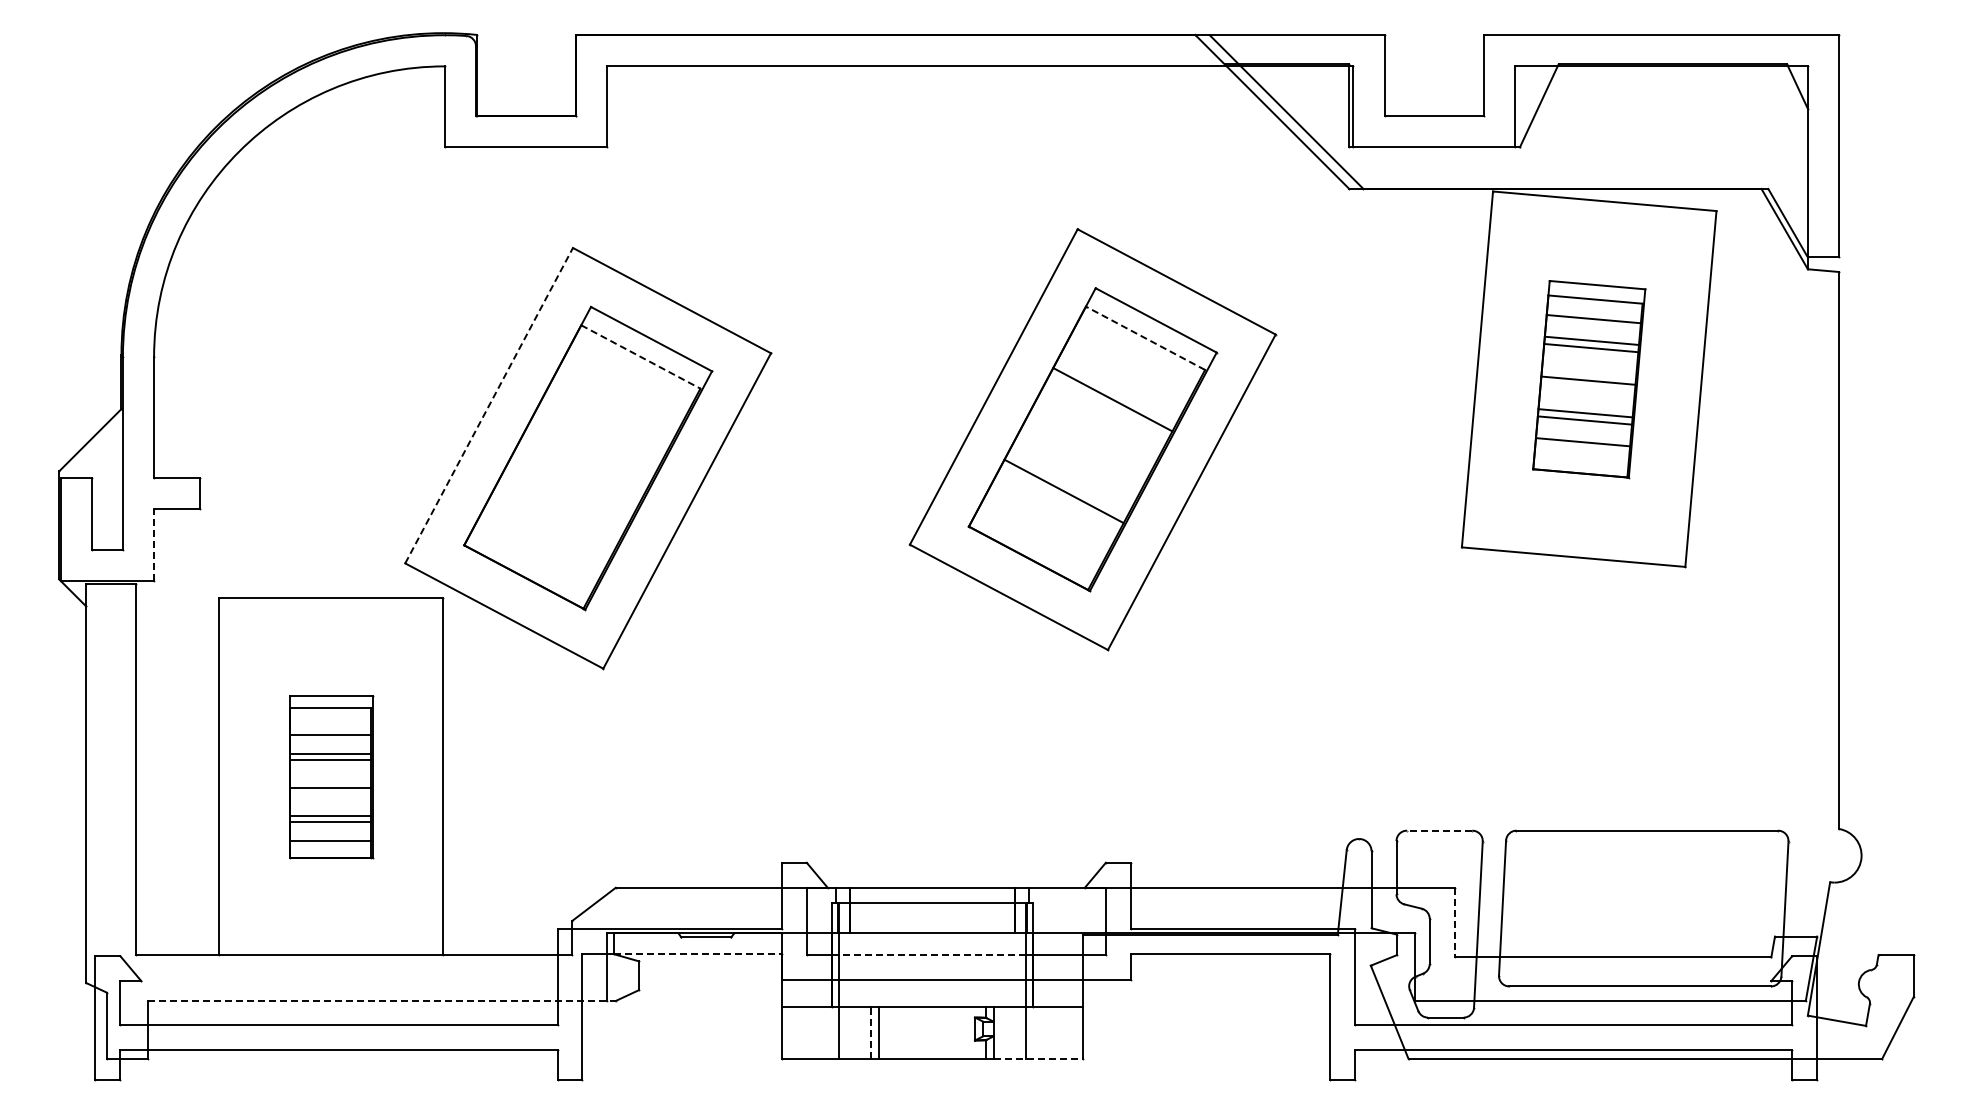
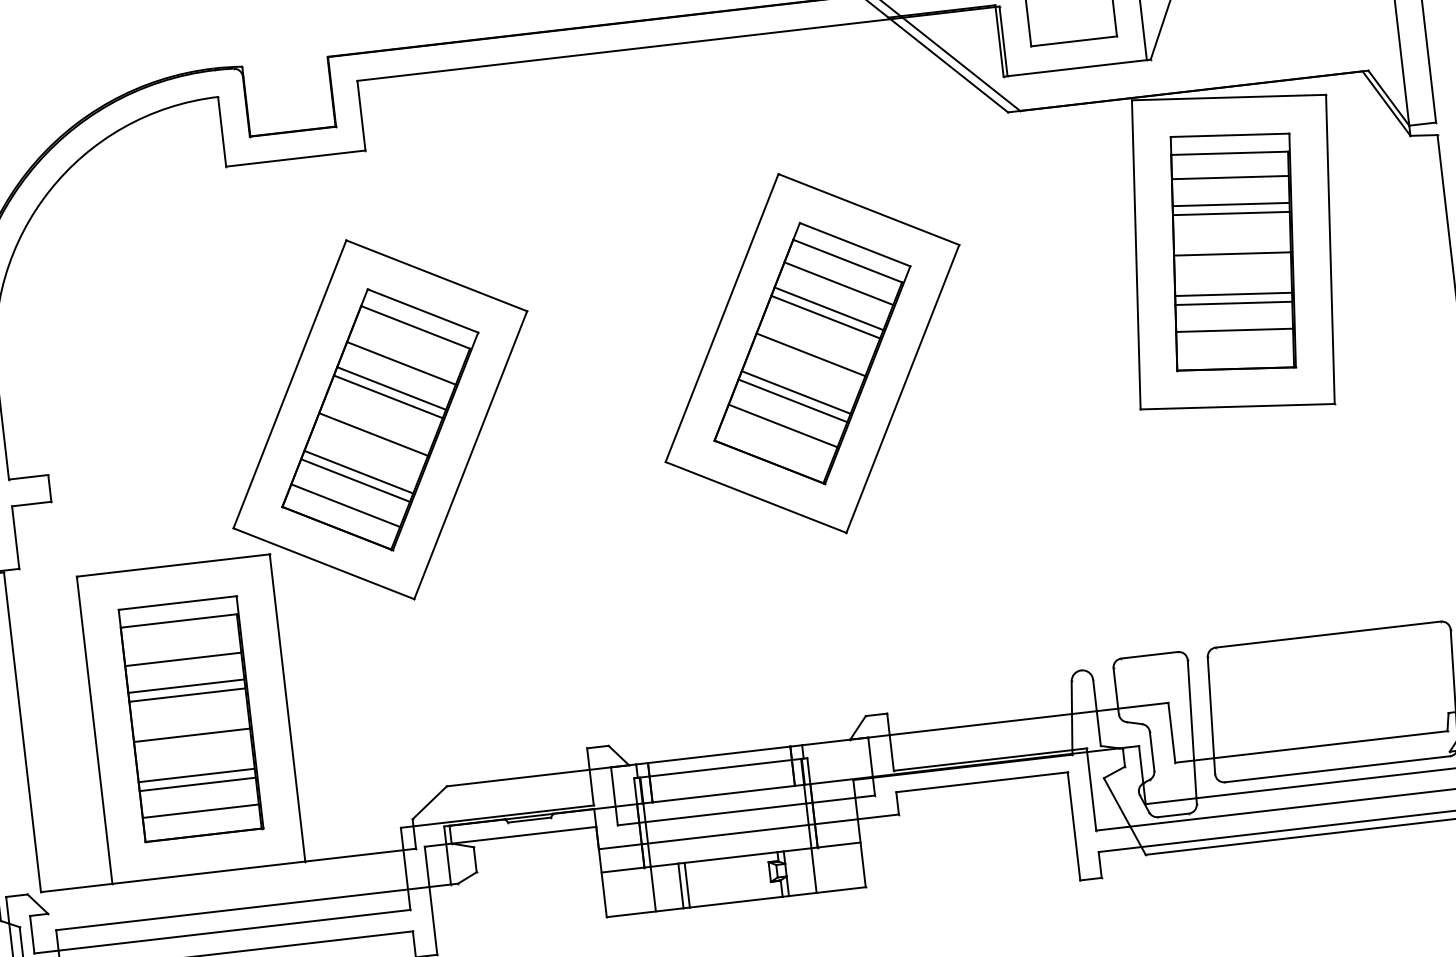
line: (1145, 338) -> (847, 261), dashed -> solid
line: (641, 357) -> (416, 327), dashed -> solid
line: (1131, 362) -> (838, 283), added
part: (1589, 379) -> (1233, 252), size x1.43
line: (1117, 390) -> (828, 308), added
line: (619, 396) -> (401, 363), added
line: (489, 405) -> (290, 384), dashed -> solid
line: (604, 423) -> (390, 388), added
line: (599, 432) -> (387, 396), added
line: (1090, 440) -> (810, 354), added
line: (578, 474) -> (373, 434), added
line: (1068, 481) -> (795, 391), added
line: (556, 515) -> (358, 472), added
line: (1049, 518) -> (783, 425), added
line: (551, 524) -> (355, 480), added
line: (154, 544) -> (15, 537), dashed -> solid
line: (536, 551) -> (345, 505), added
part: (331, 777) -> (191, 719), size x1.67
line: (1439, 830) -> (1149, 655), dashed -> solid
line: (1454, 922) -> (1171, 732), dashed -> solid
line: (697, 954) -> (523, 835), dashed -> solid
line: (932, 955) -> (725, 813), dashed -> solid
line: (382, 1000) -> (257, 906), dashed -> solid
line: (871, 1033) -> (681, 886), dashed -> solid
line: (1038, 1059) -> (827, 891), dashed -> solid

